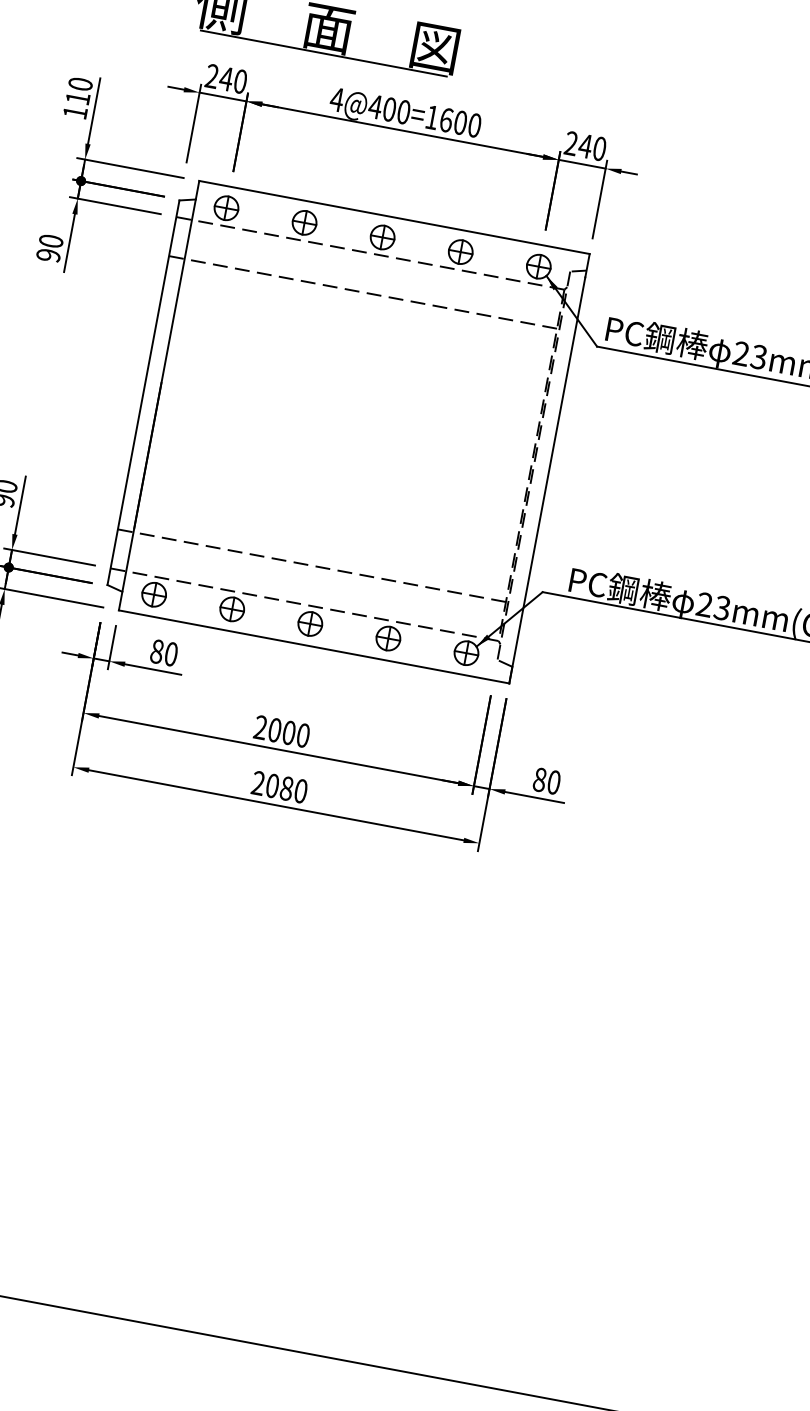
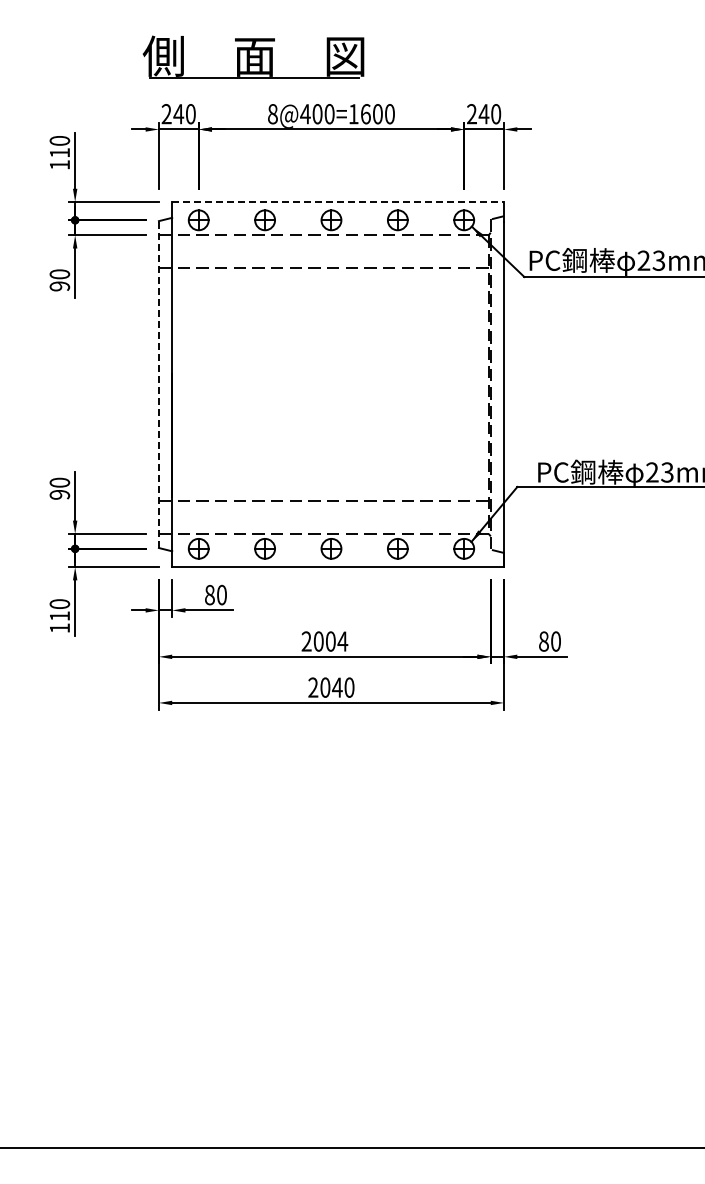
text: (336, 100) -> (272, 114), 4@400=1600 -> 8@400=1600
line: (394, 218) -> (338, 202), solid -> dashed
line: (143, 392) -> (158, 384), solid -> dashed
text: (302, 735) -> (342, 641), 2000 -> 2004
text: (286, 788) -> (337, 687), 2080 -> 2040

